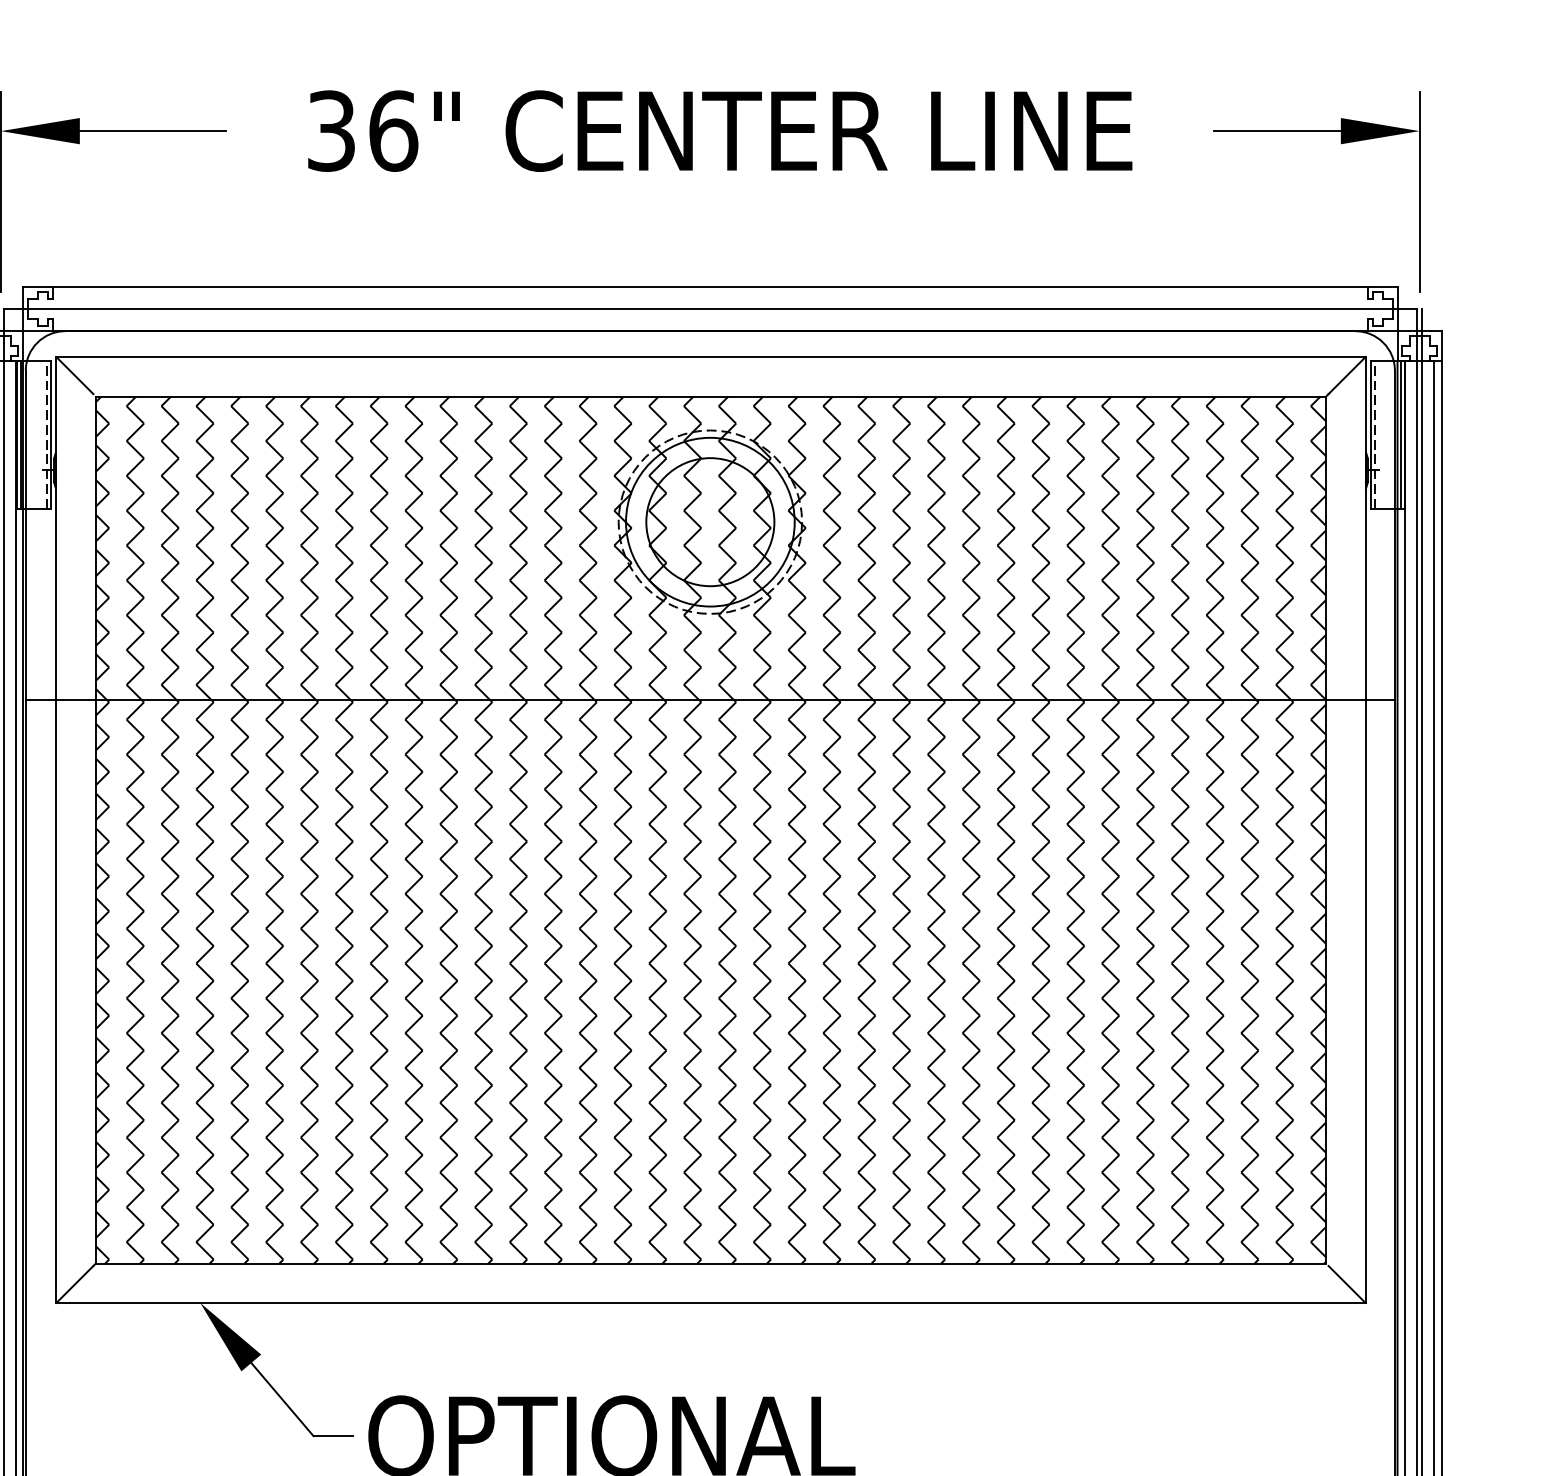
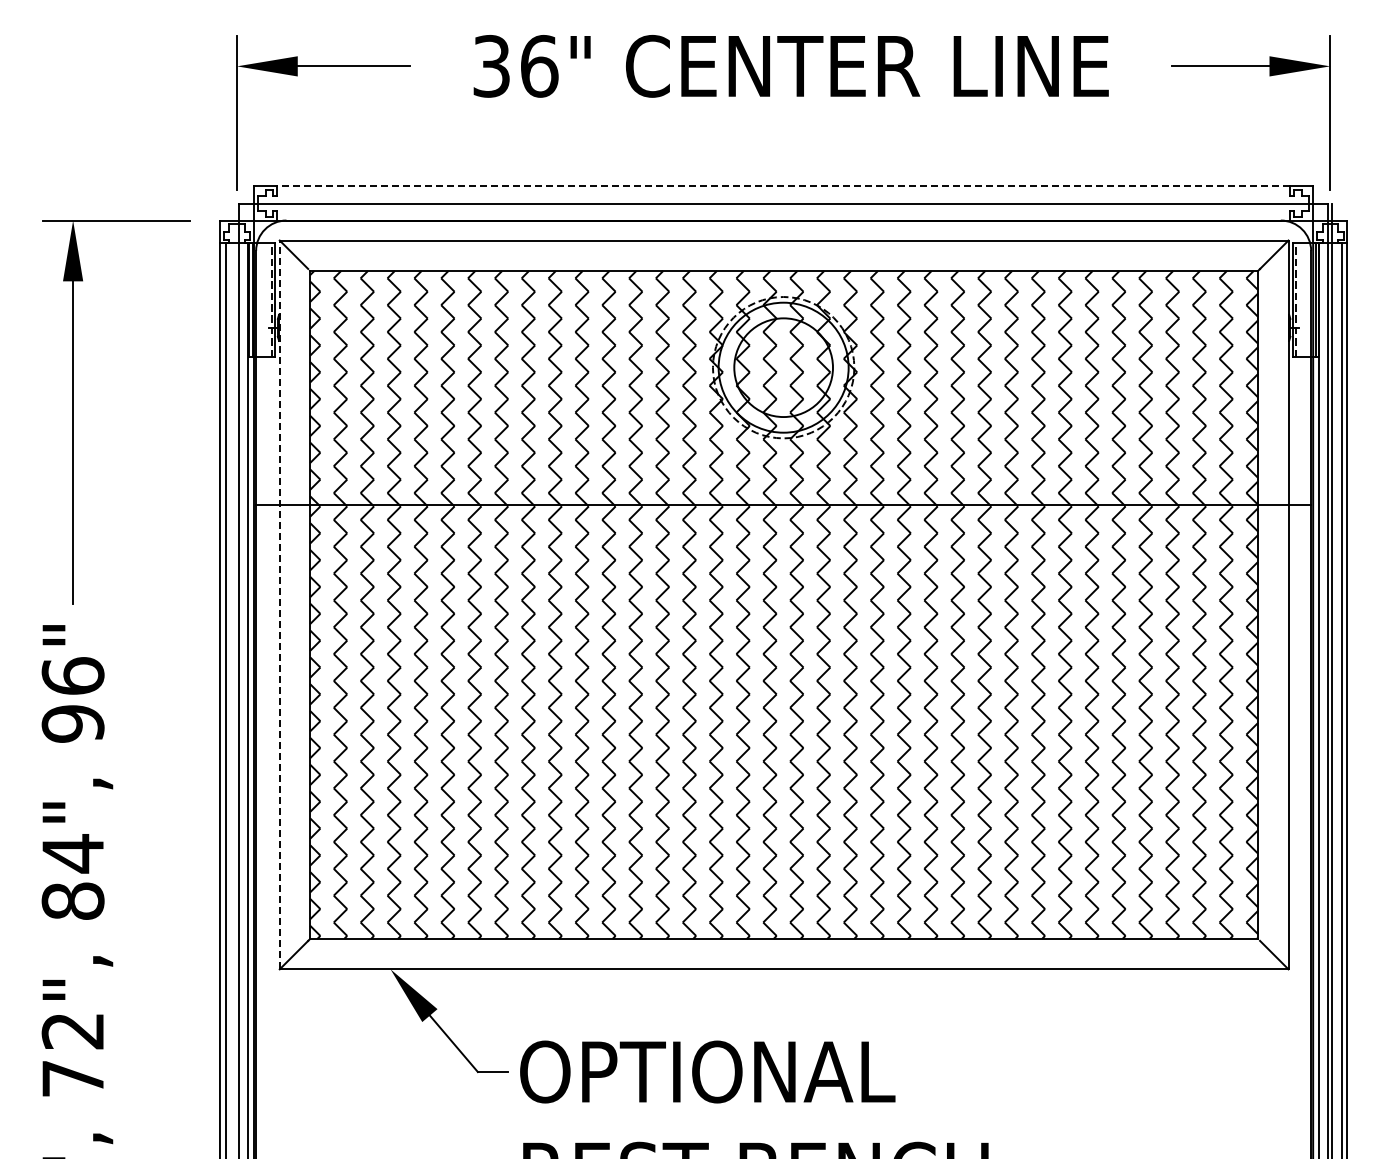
line: (710, 287) -> (783, 186), solid -> dashed
line: (56, 829) -> (279, 604), solid -> dashed

